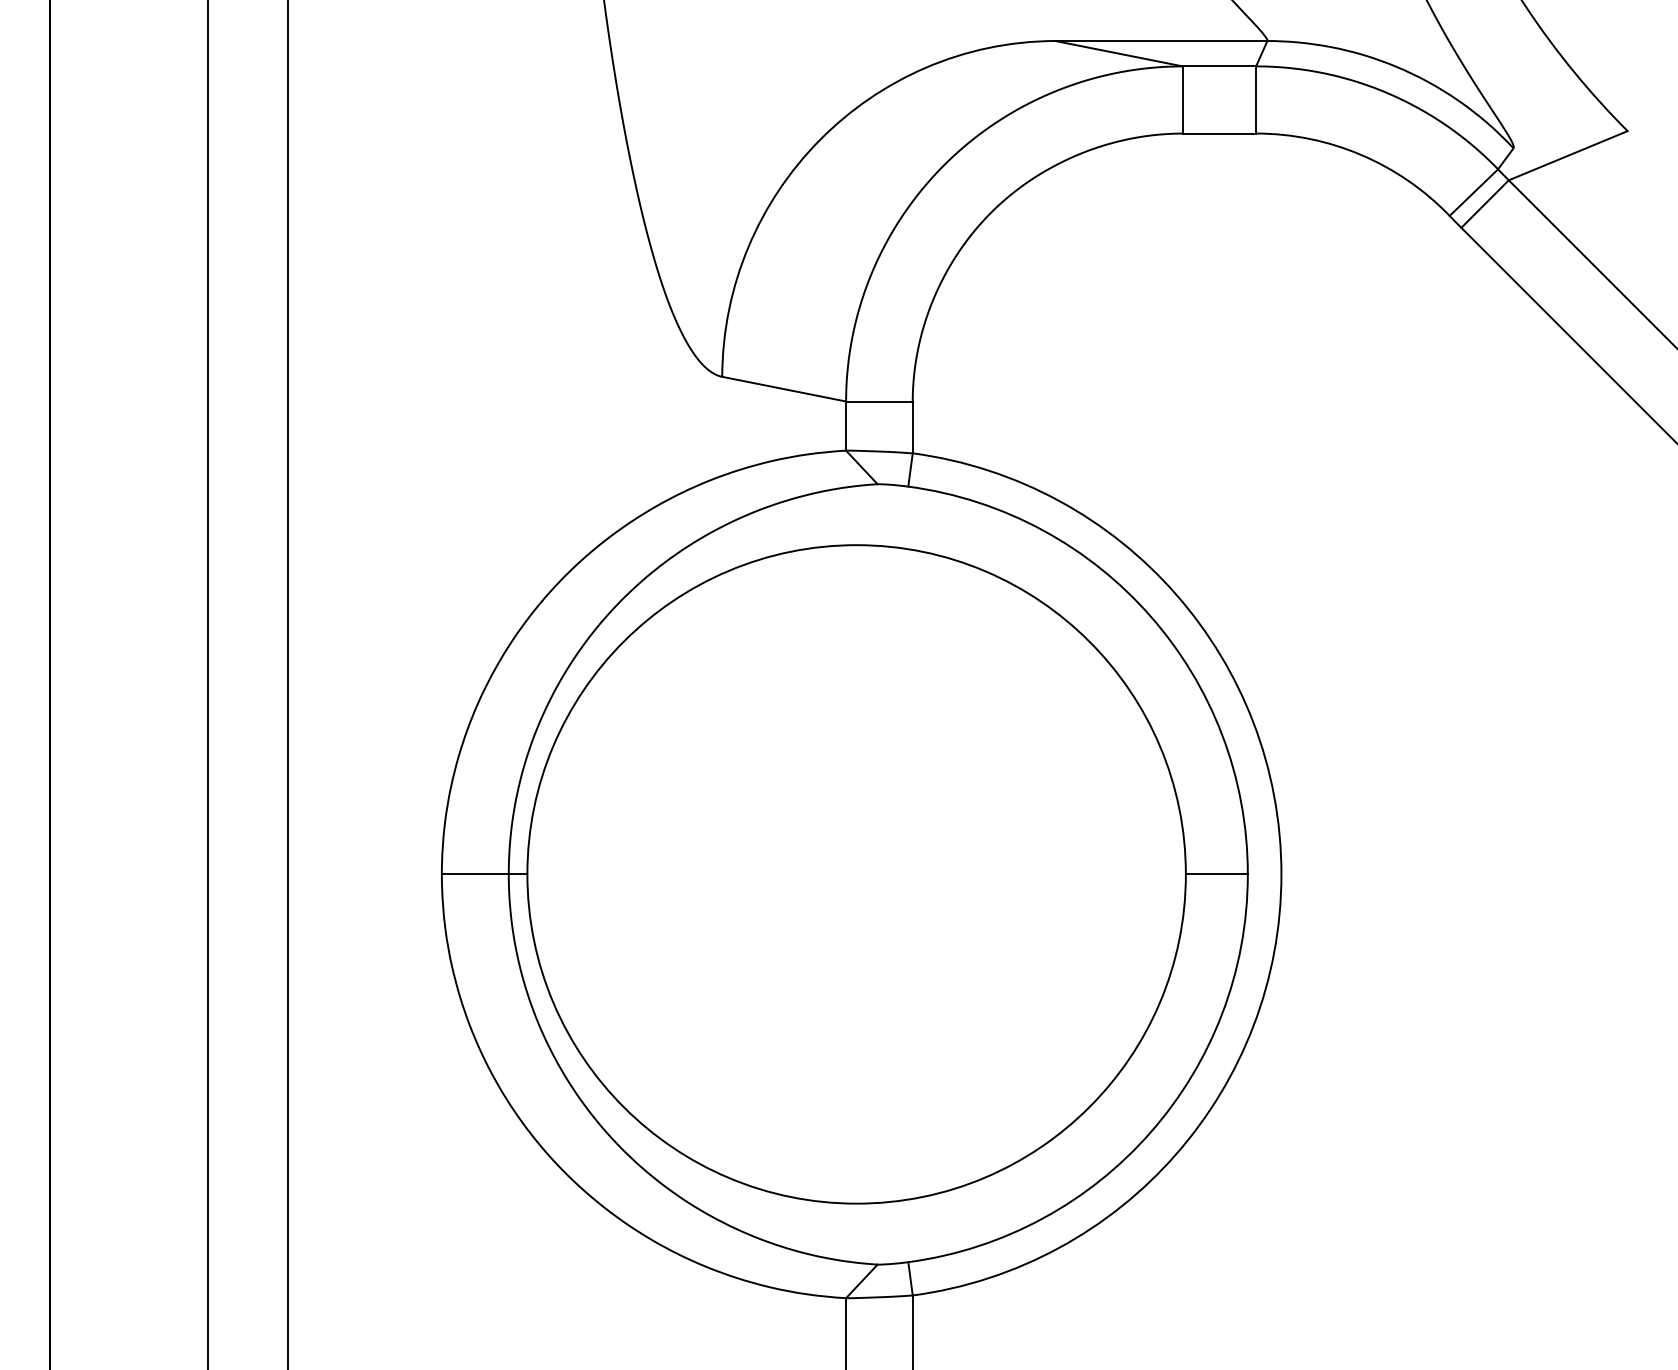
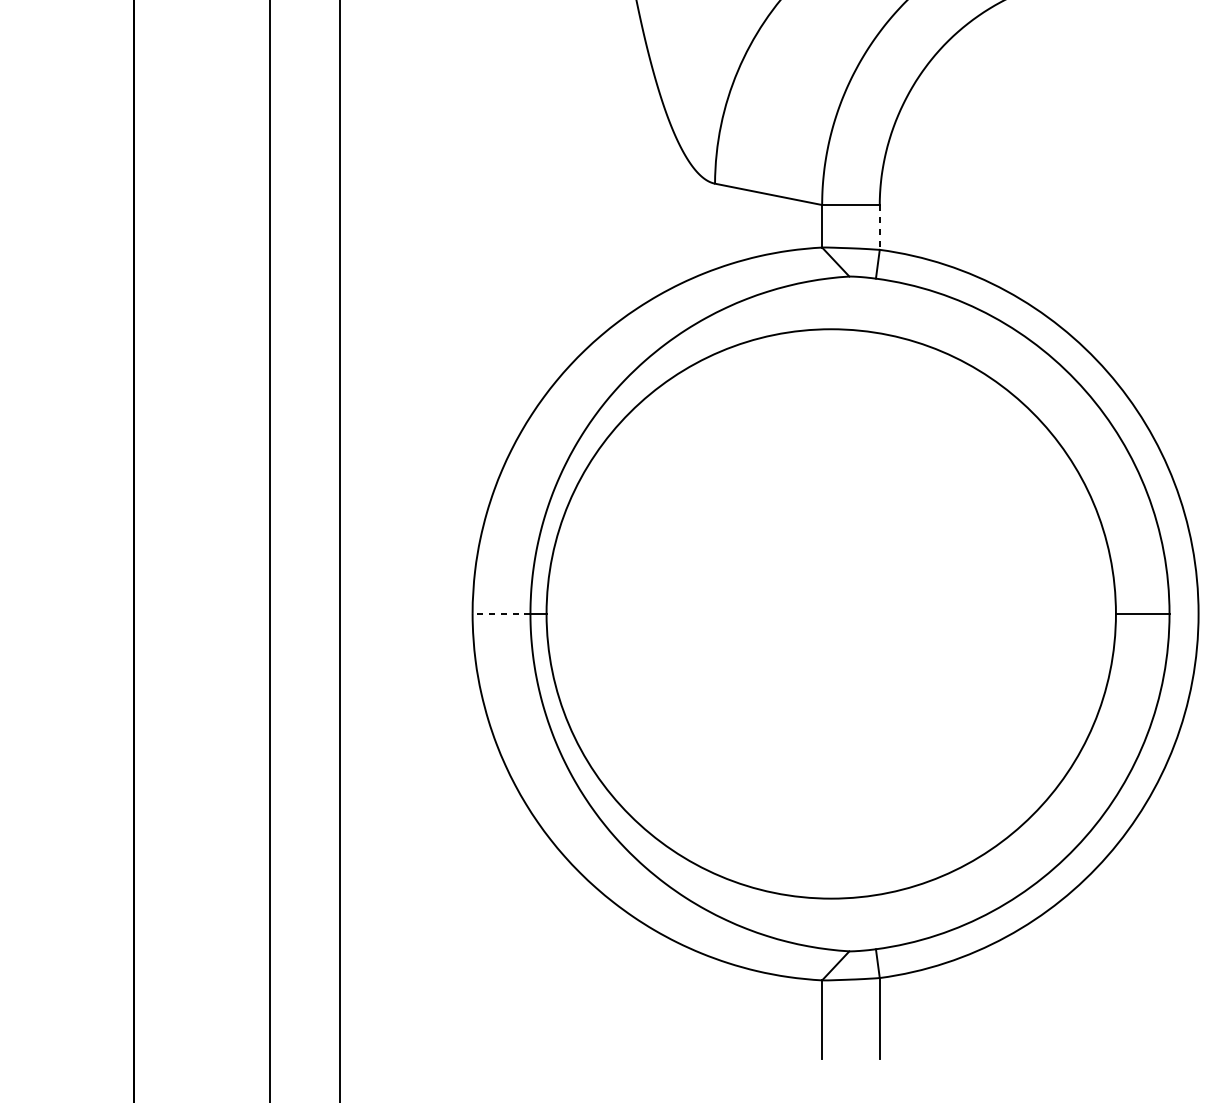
line: (912, 427) -> (879, 227), solid -> dashed
line: (474, 874) -> (500, 614), solid -> dashed

